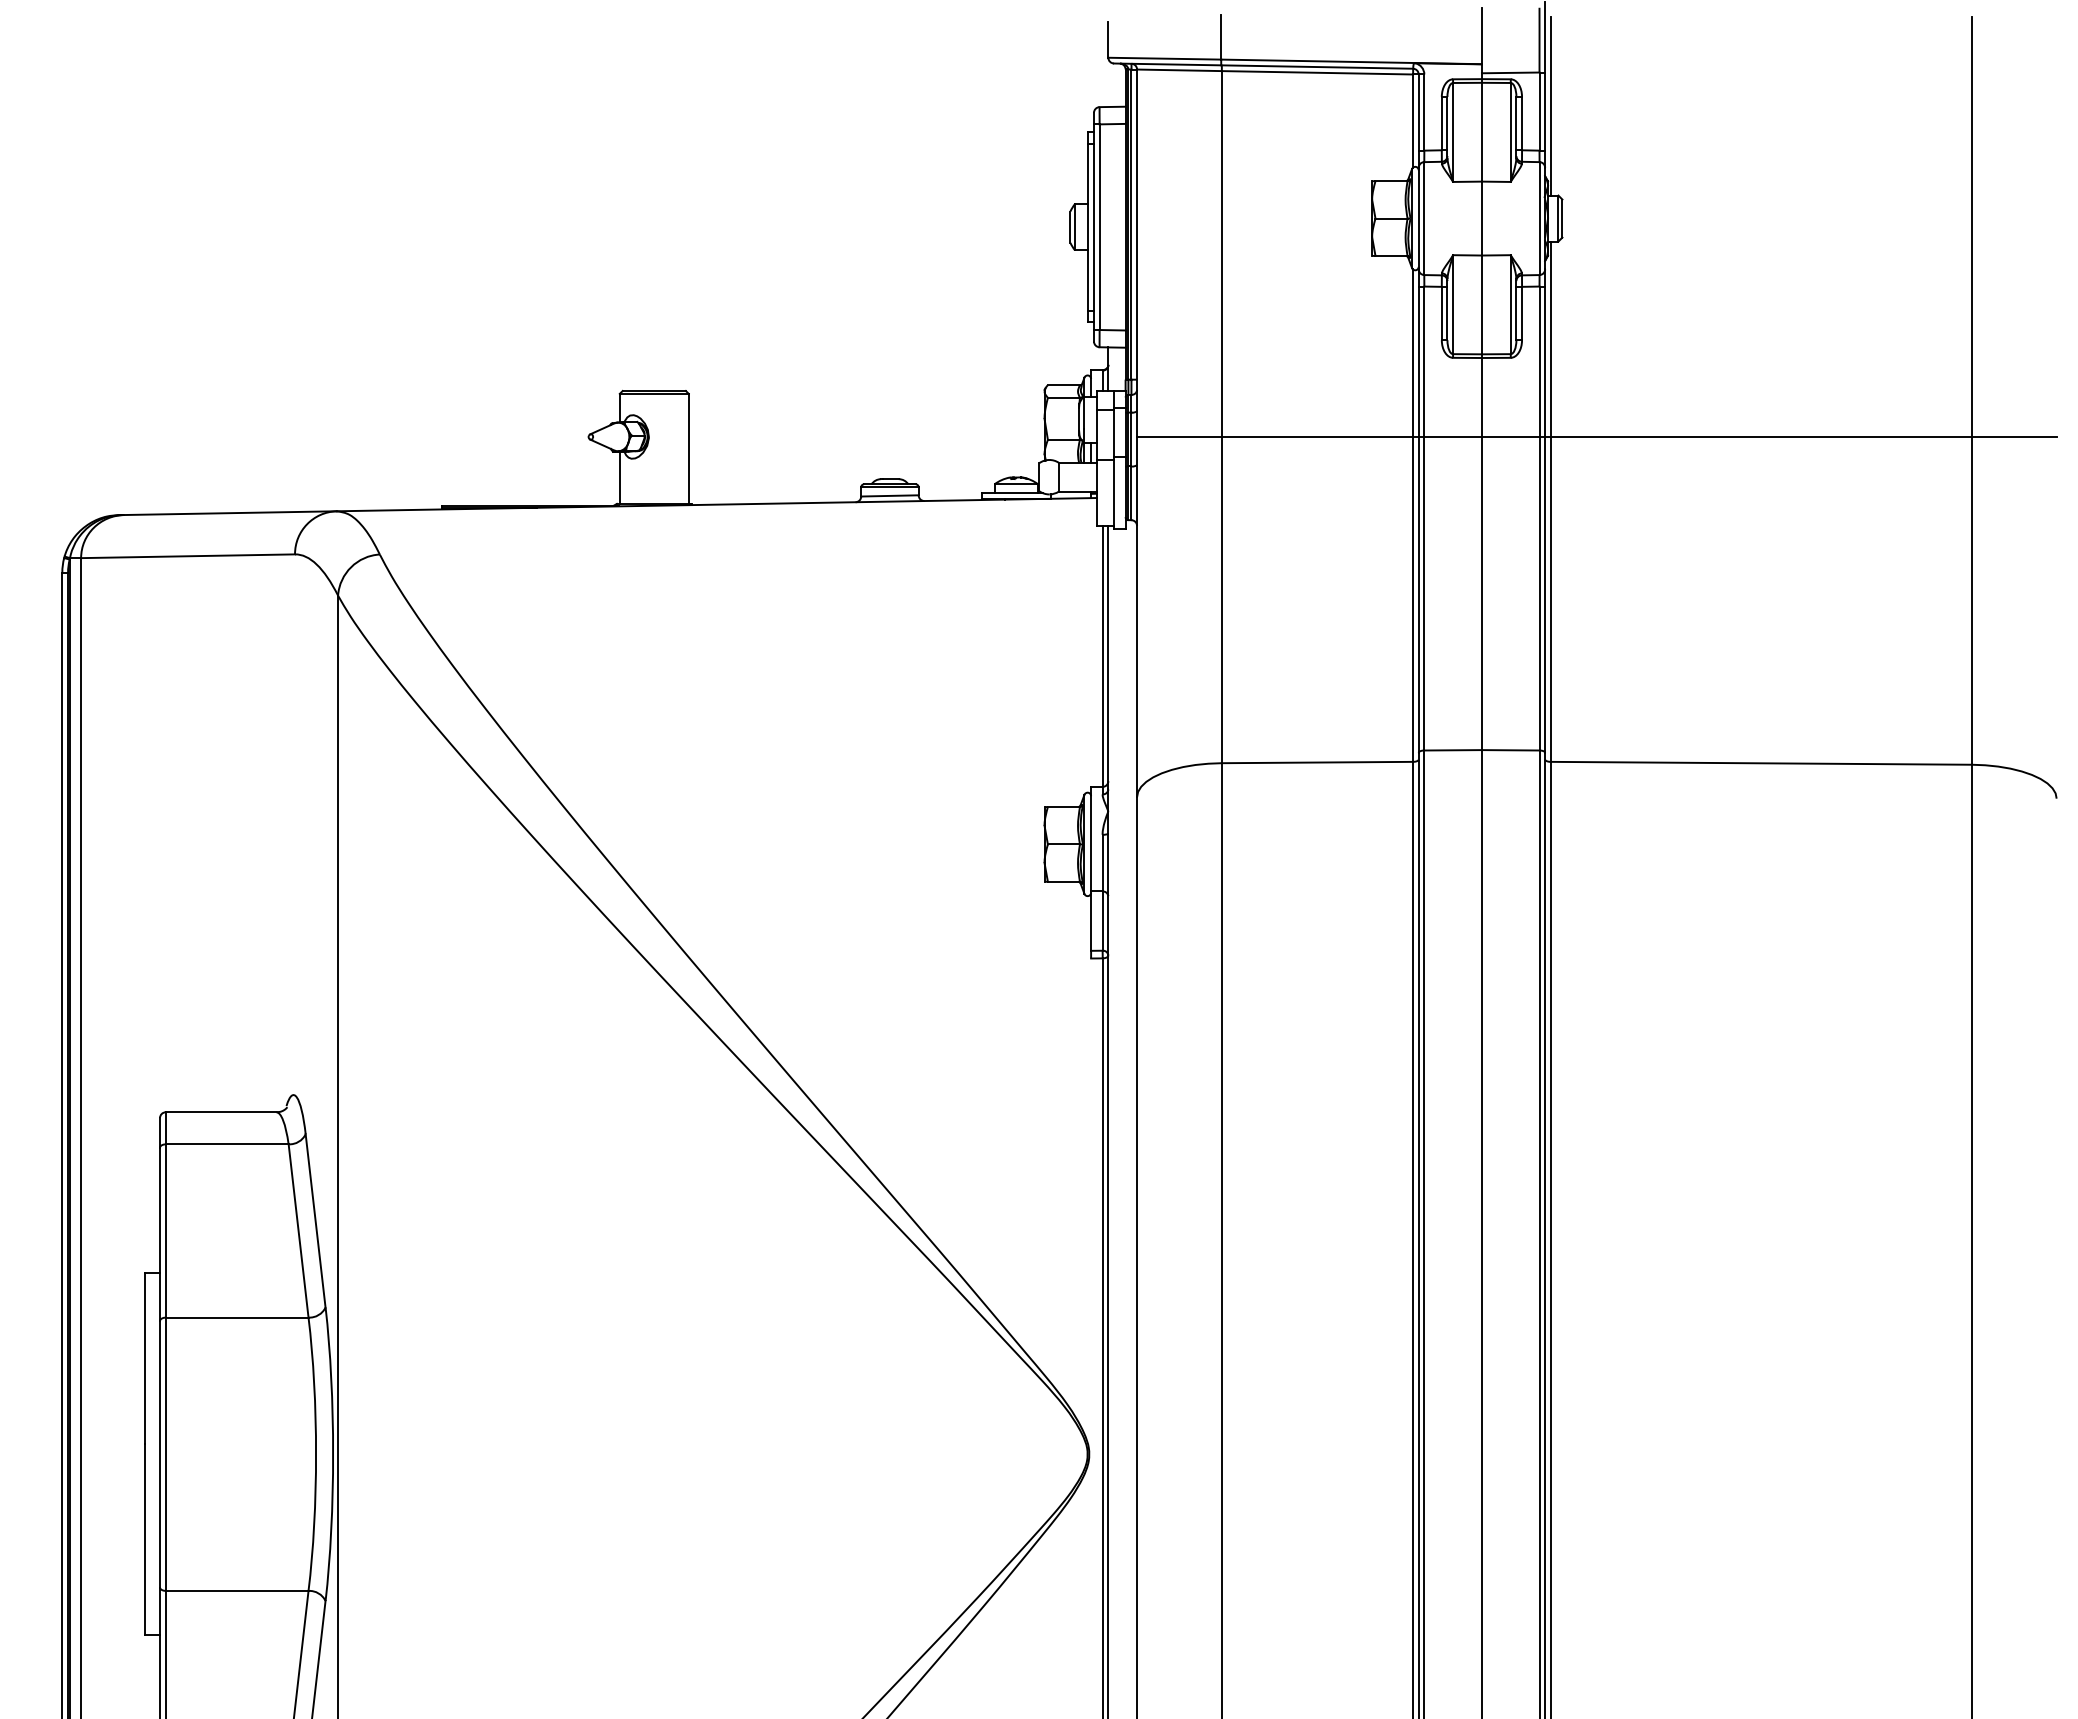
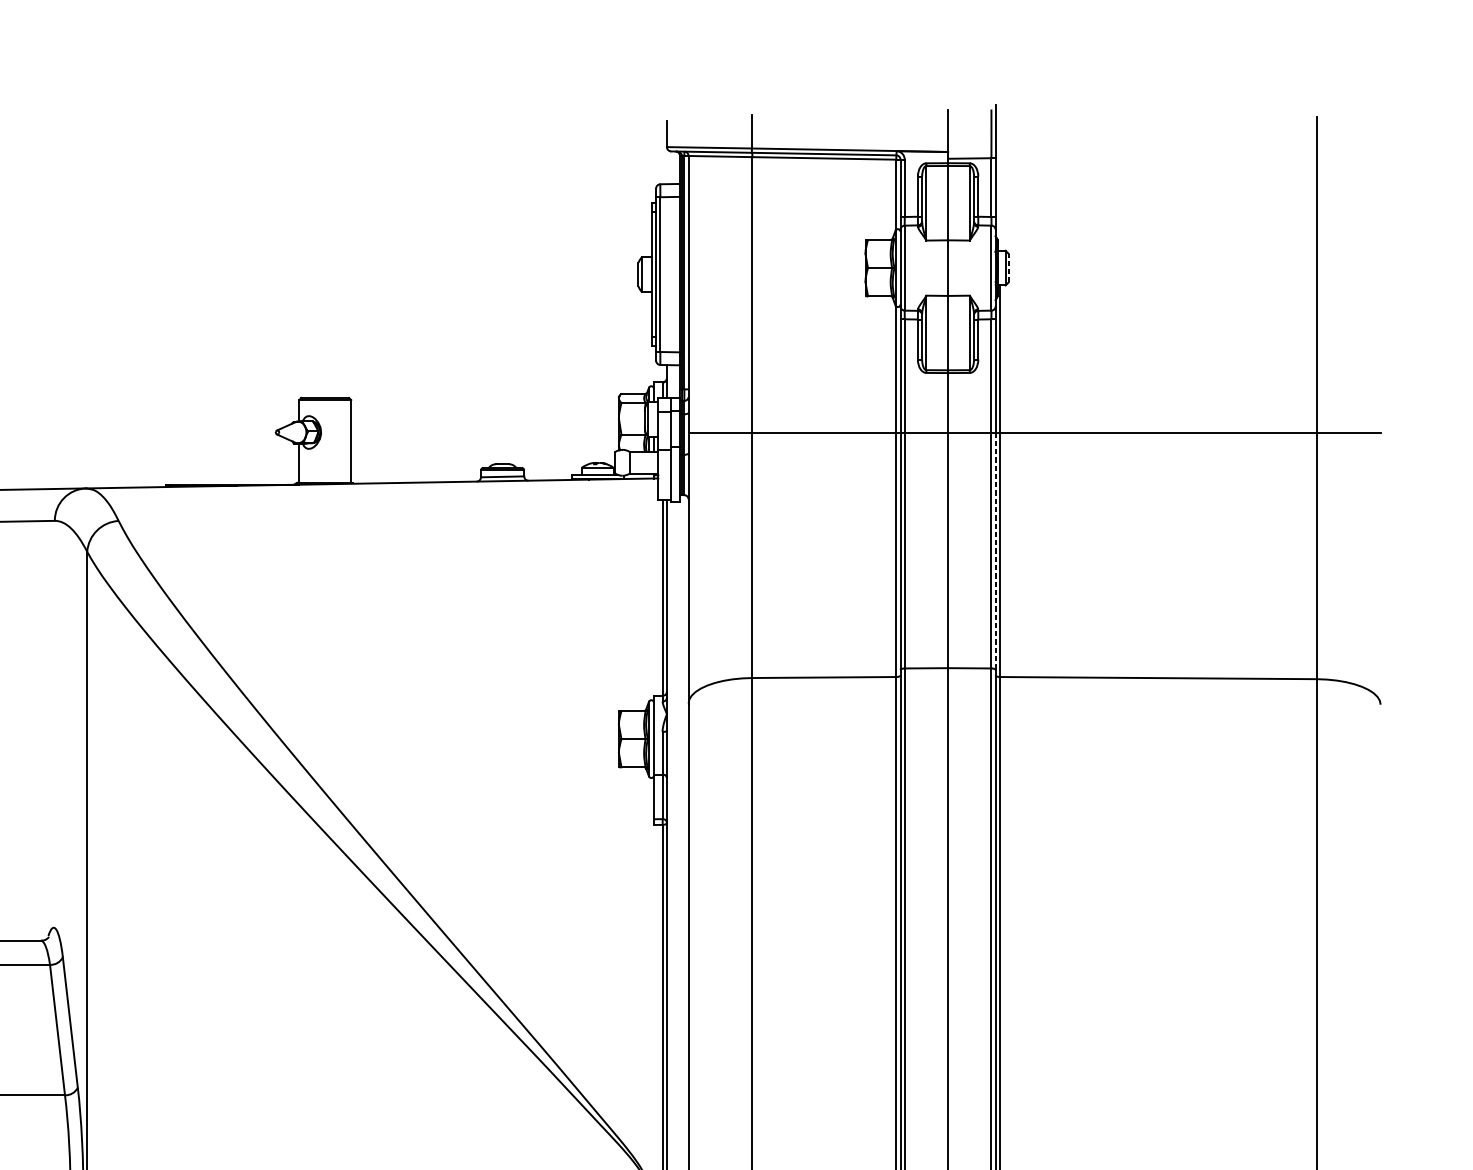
line: (1550, 106) -> (999, 183), removed
line: (1562, 218) -> (1008, 268), solid -> dashed
line: (1545, 594) -> (995, 551), solid -> dashed

